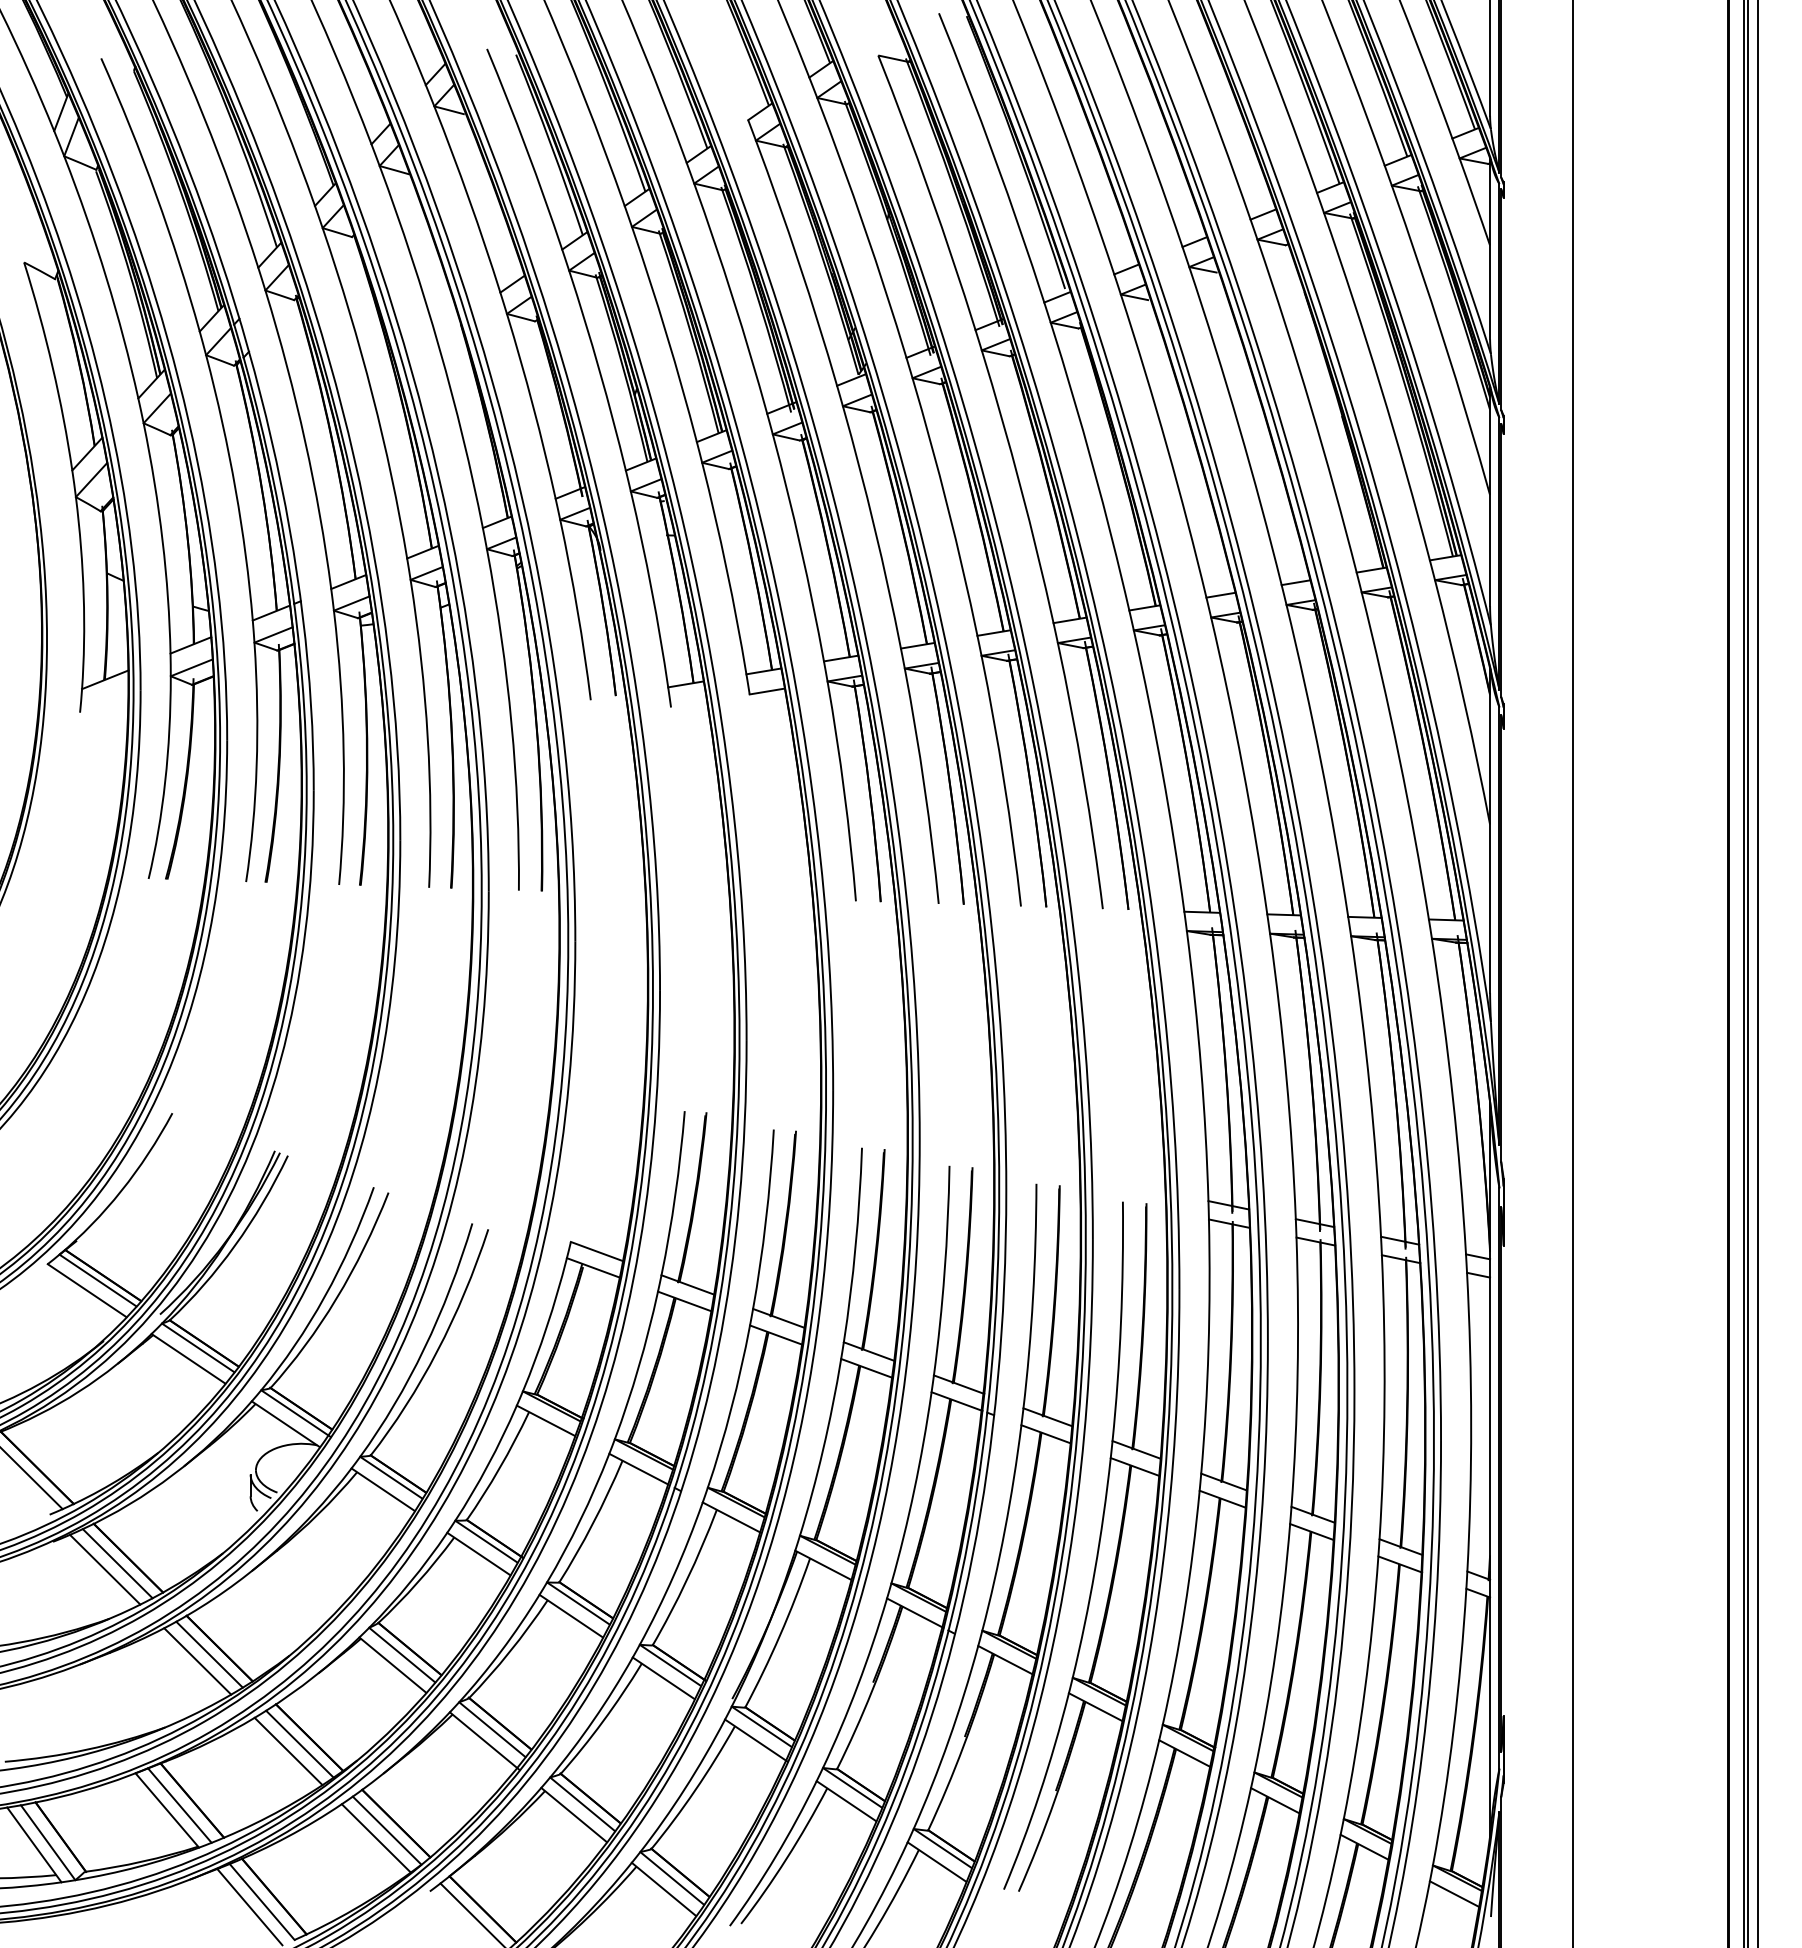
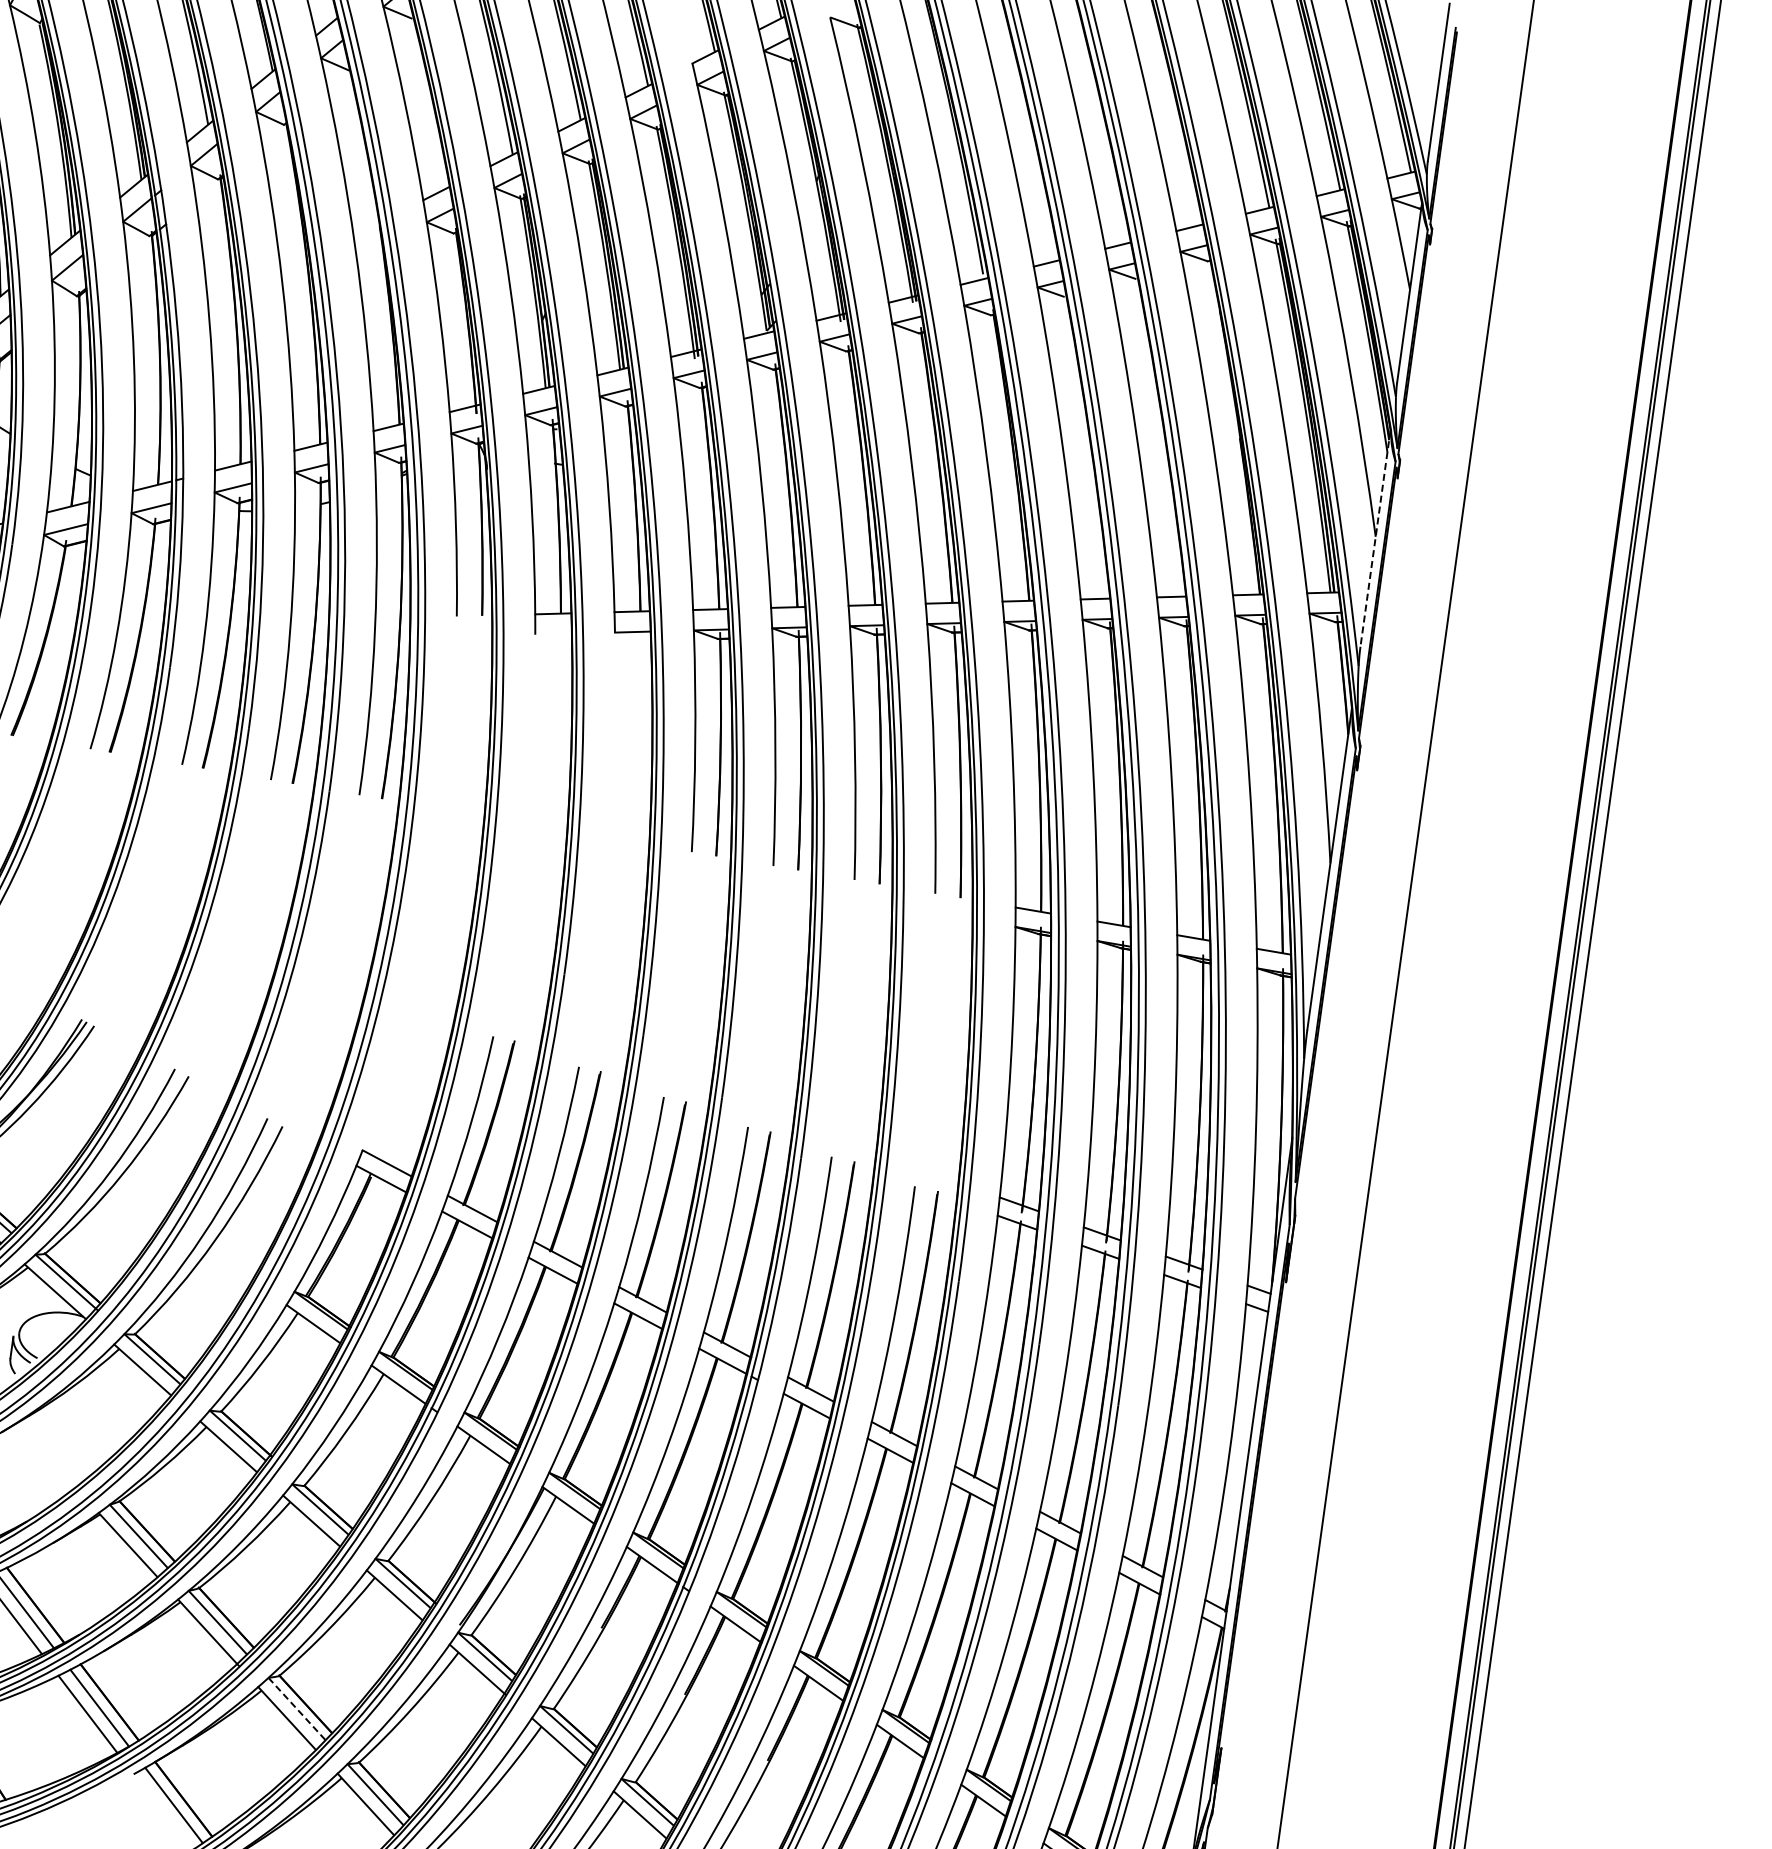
line: (1490, 497) -> (1375, 539), solid -> dashed
line: (582, 1804) -> (296, 1709), solid -> dashed

